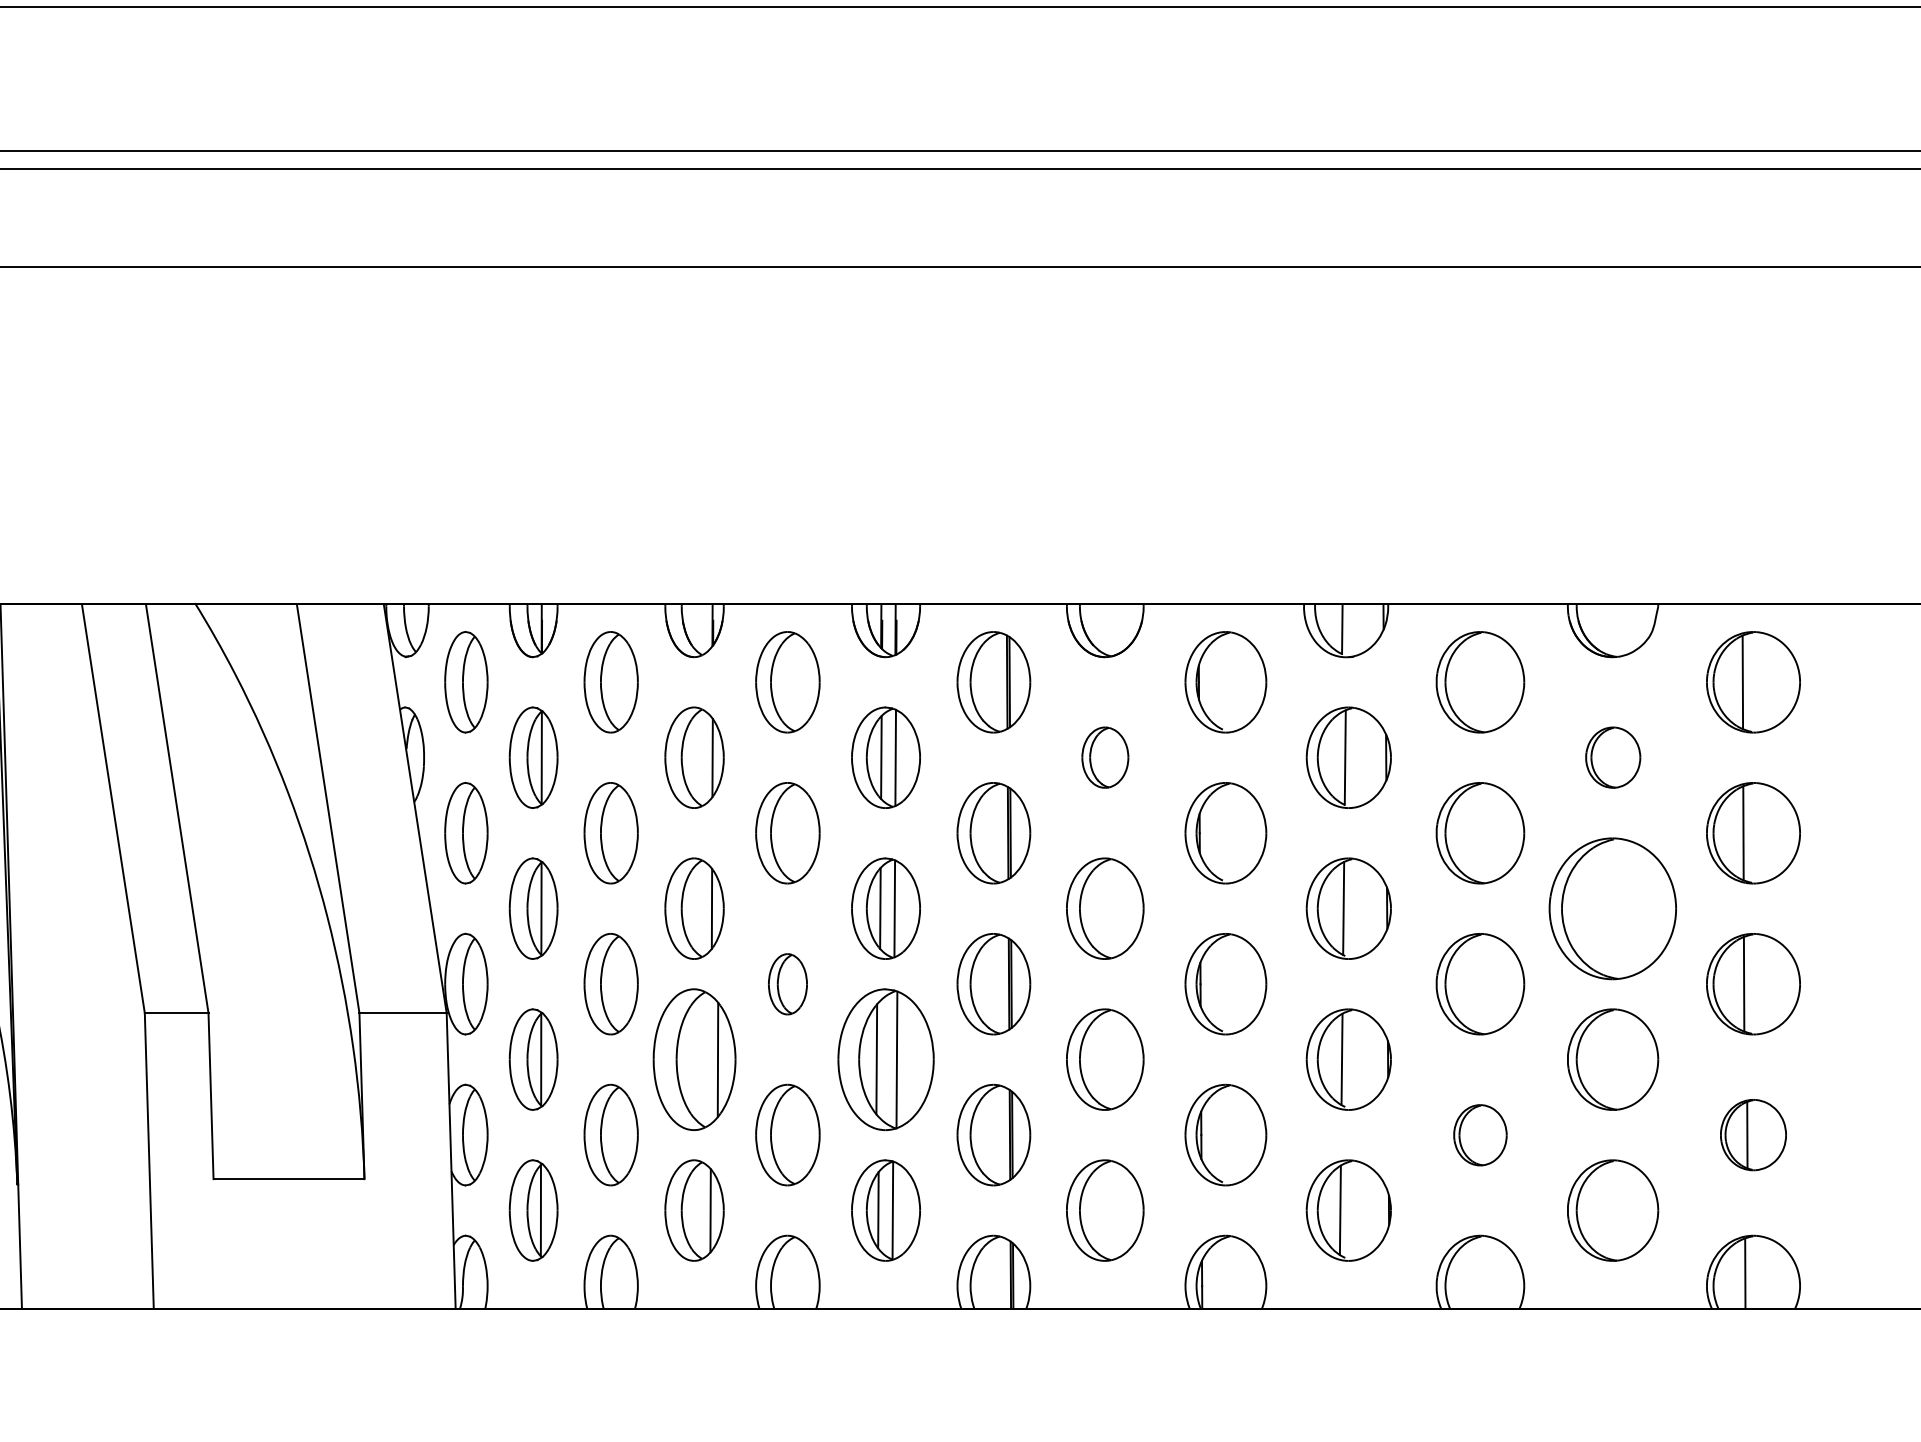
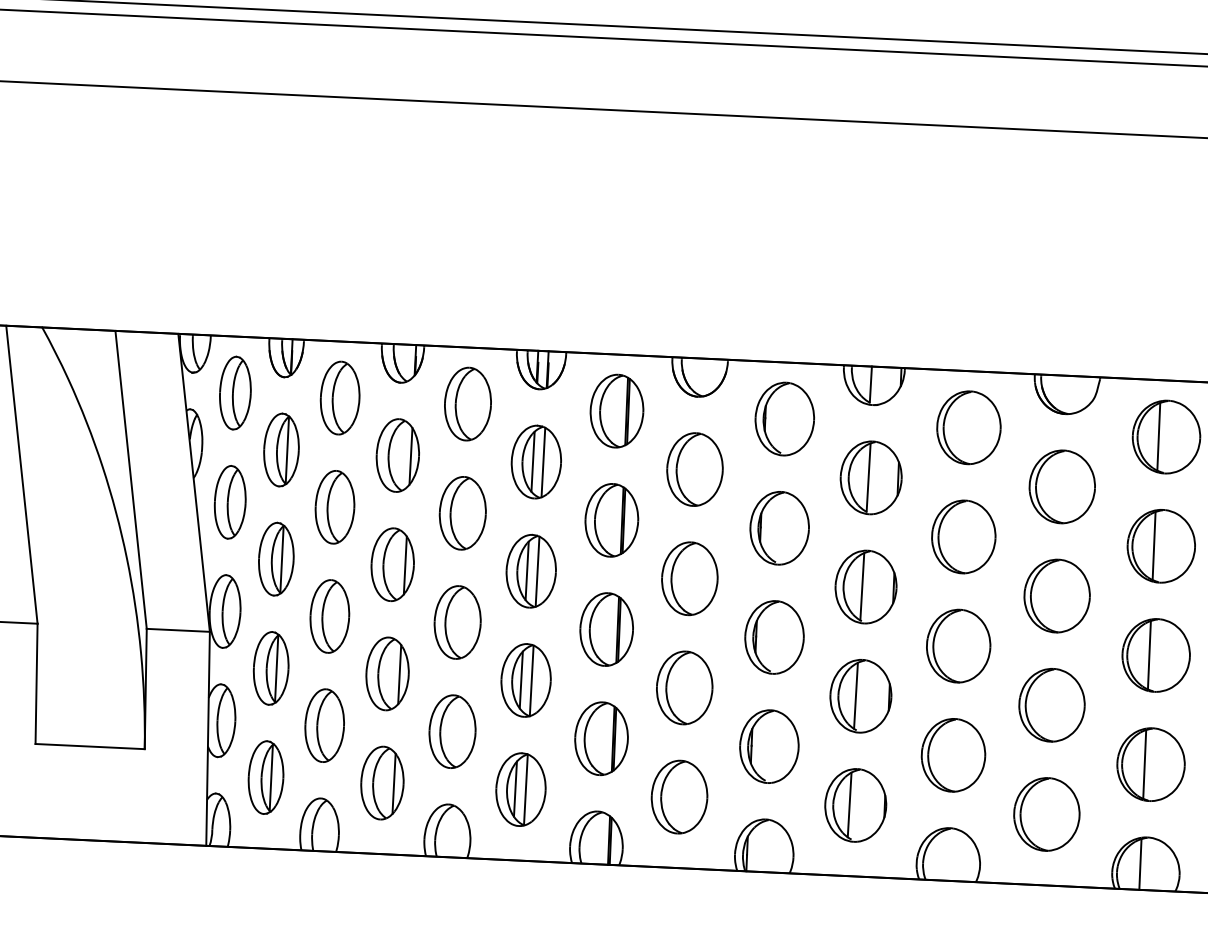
part: (1105, 757) -> (695, 469), size x1.67
part: (1613, 757) -> (1062, 486), size x1.67
part: (1613, 908) -> (1057, 595), size x0.71
part: (787, 984) -> (457, 622), size x1.67
part: (694, 1059) -> (387, 673), size x0.71
part: (885, 1059) -> (525, 680), size x0.71
part: (1753, 1134) -> (1151, 764), size x1.43
part: (1480, 1135) -> (953, 755), size x1.67

